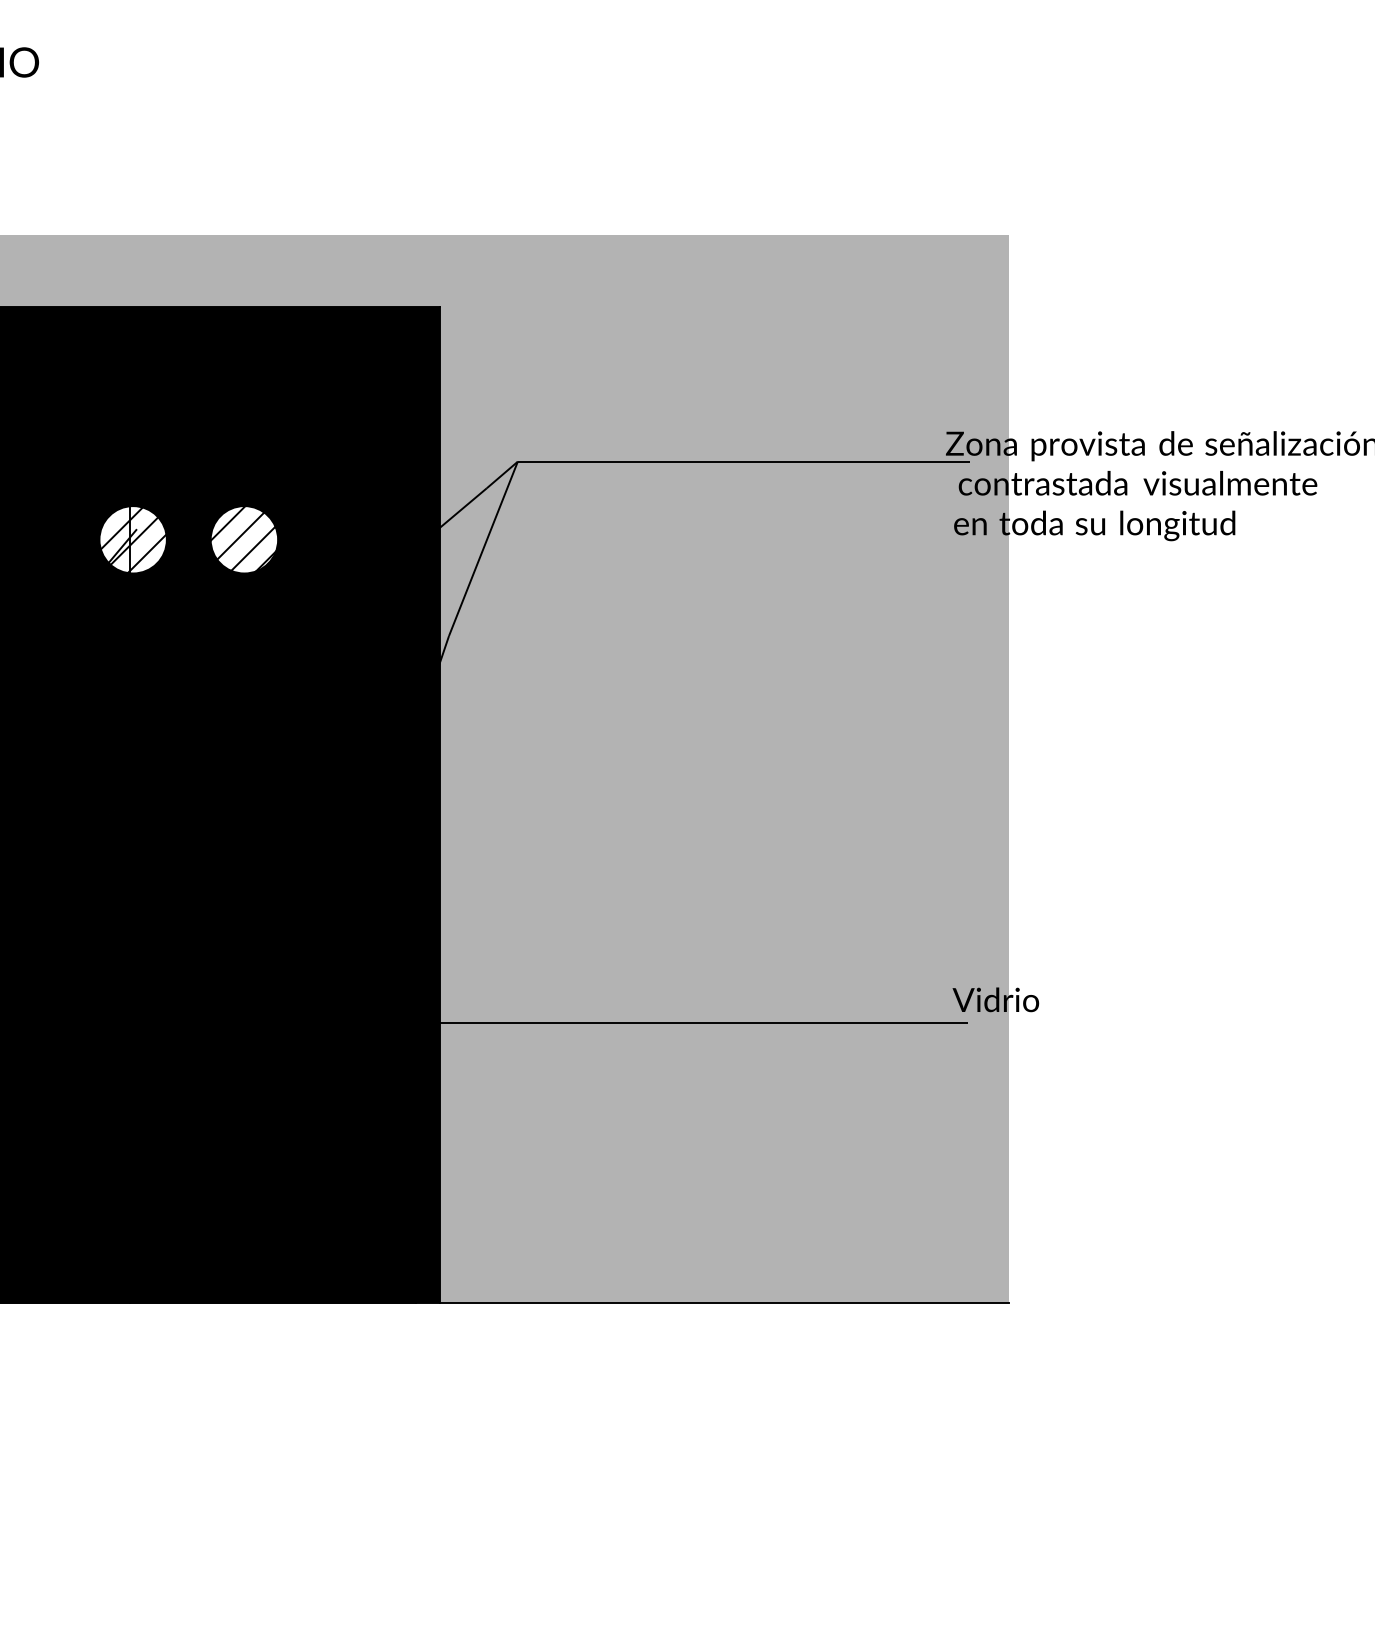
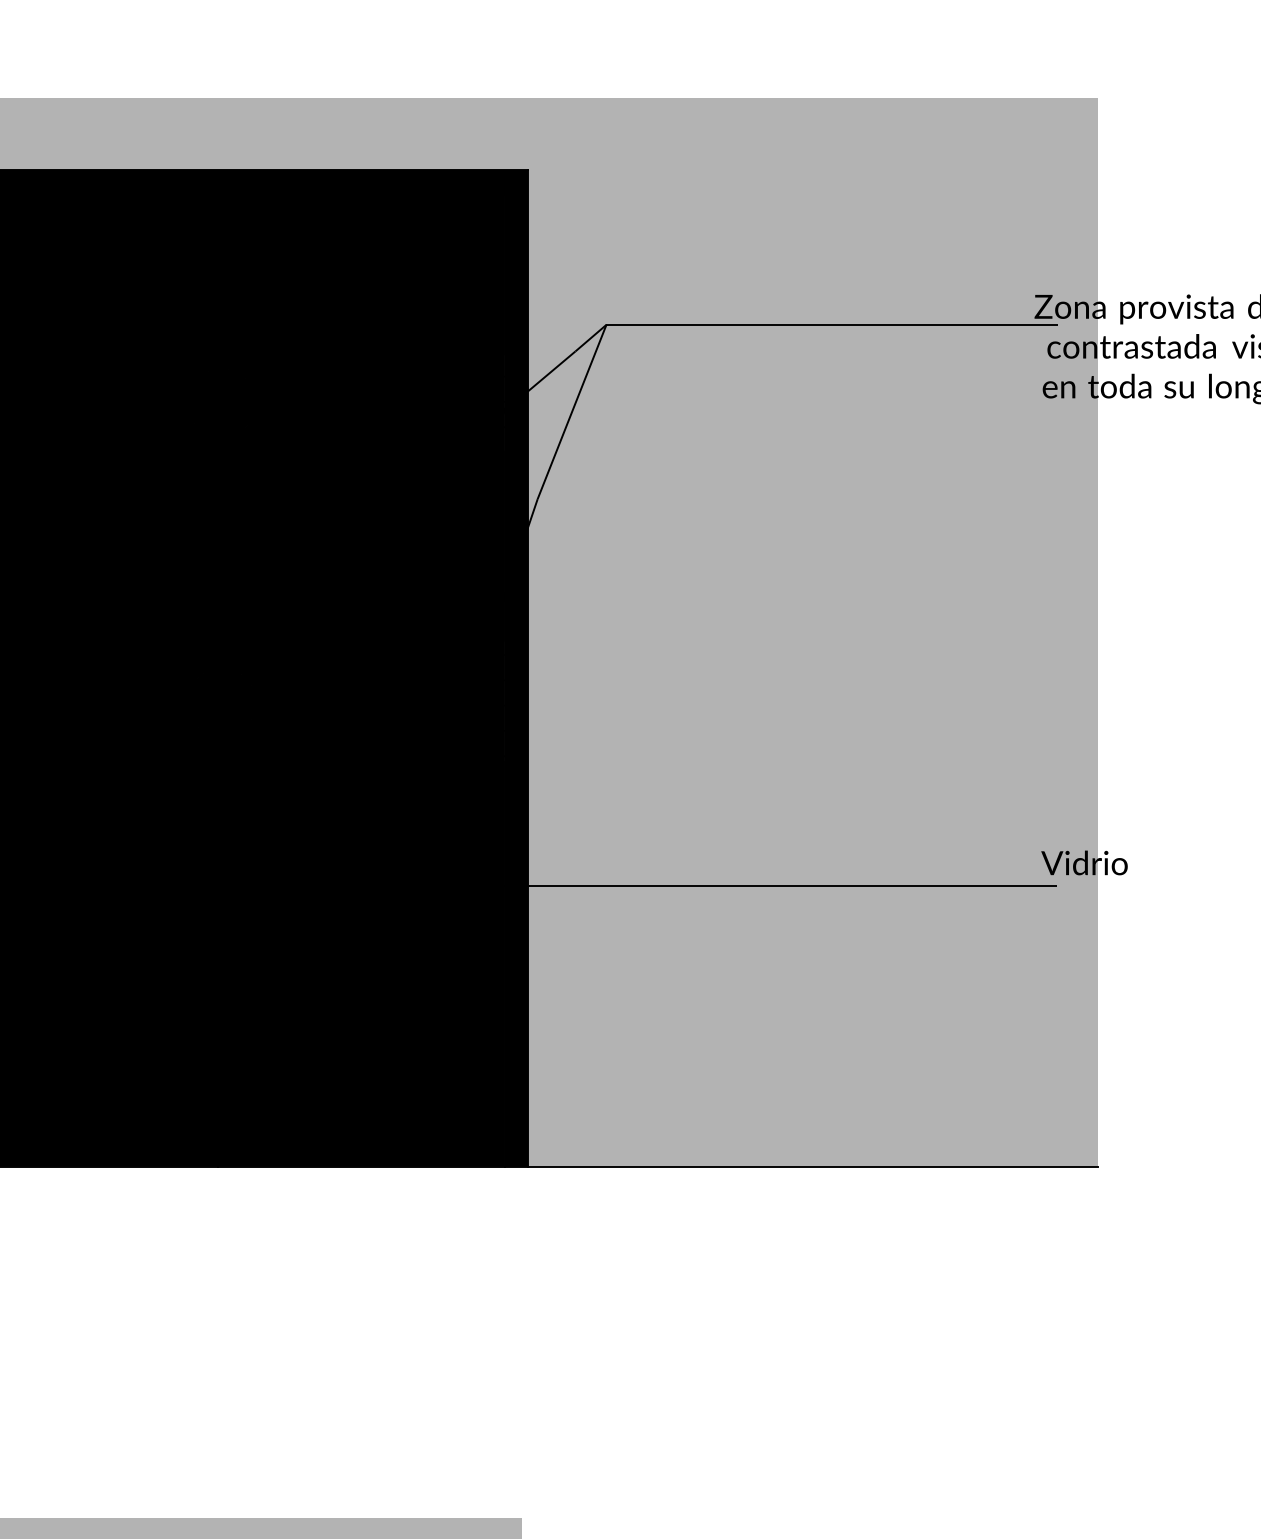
fill: (132, 539) -> (221, 402), added
fill: (244, 539) -> (333, 402), added

